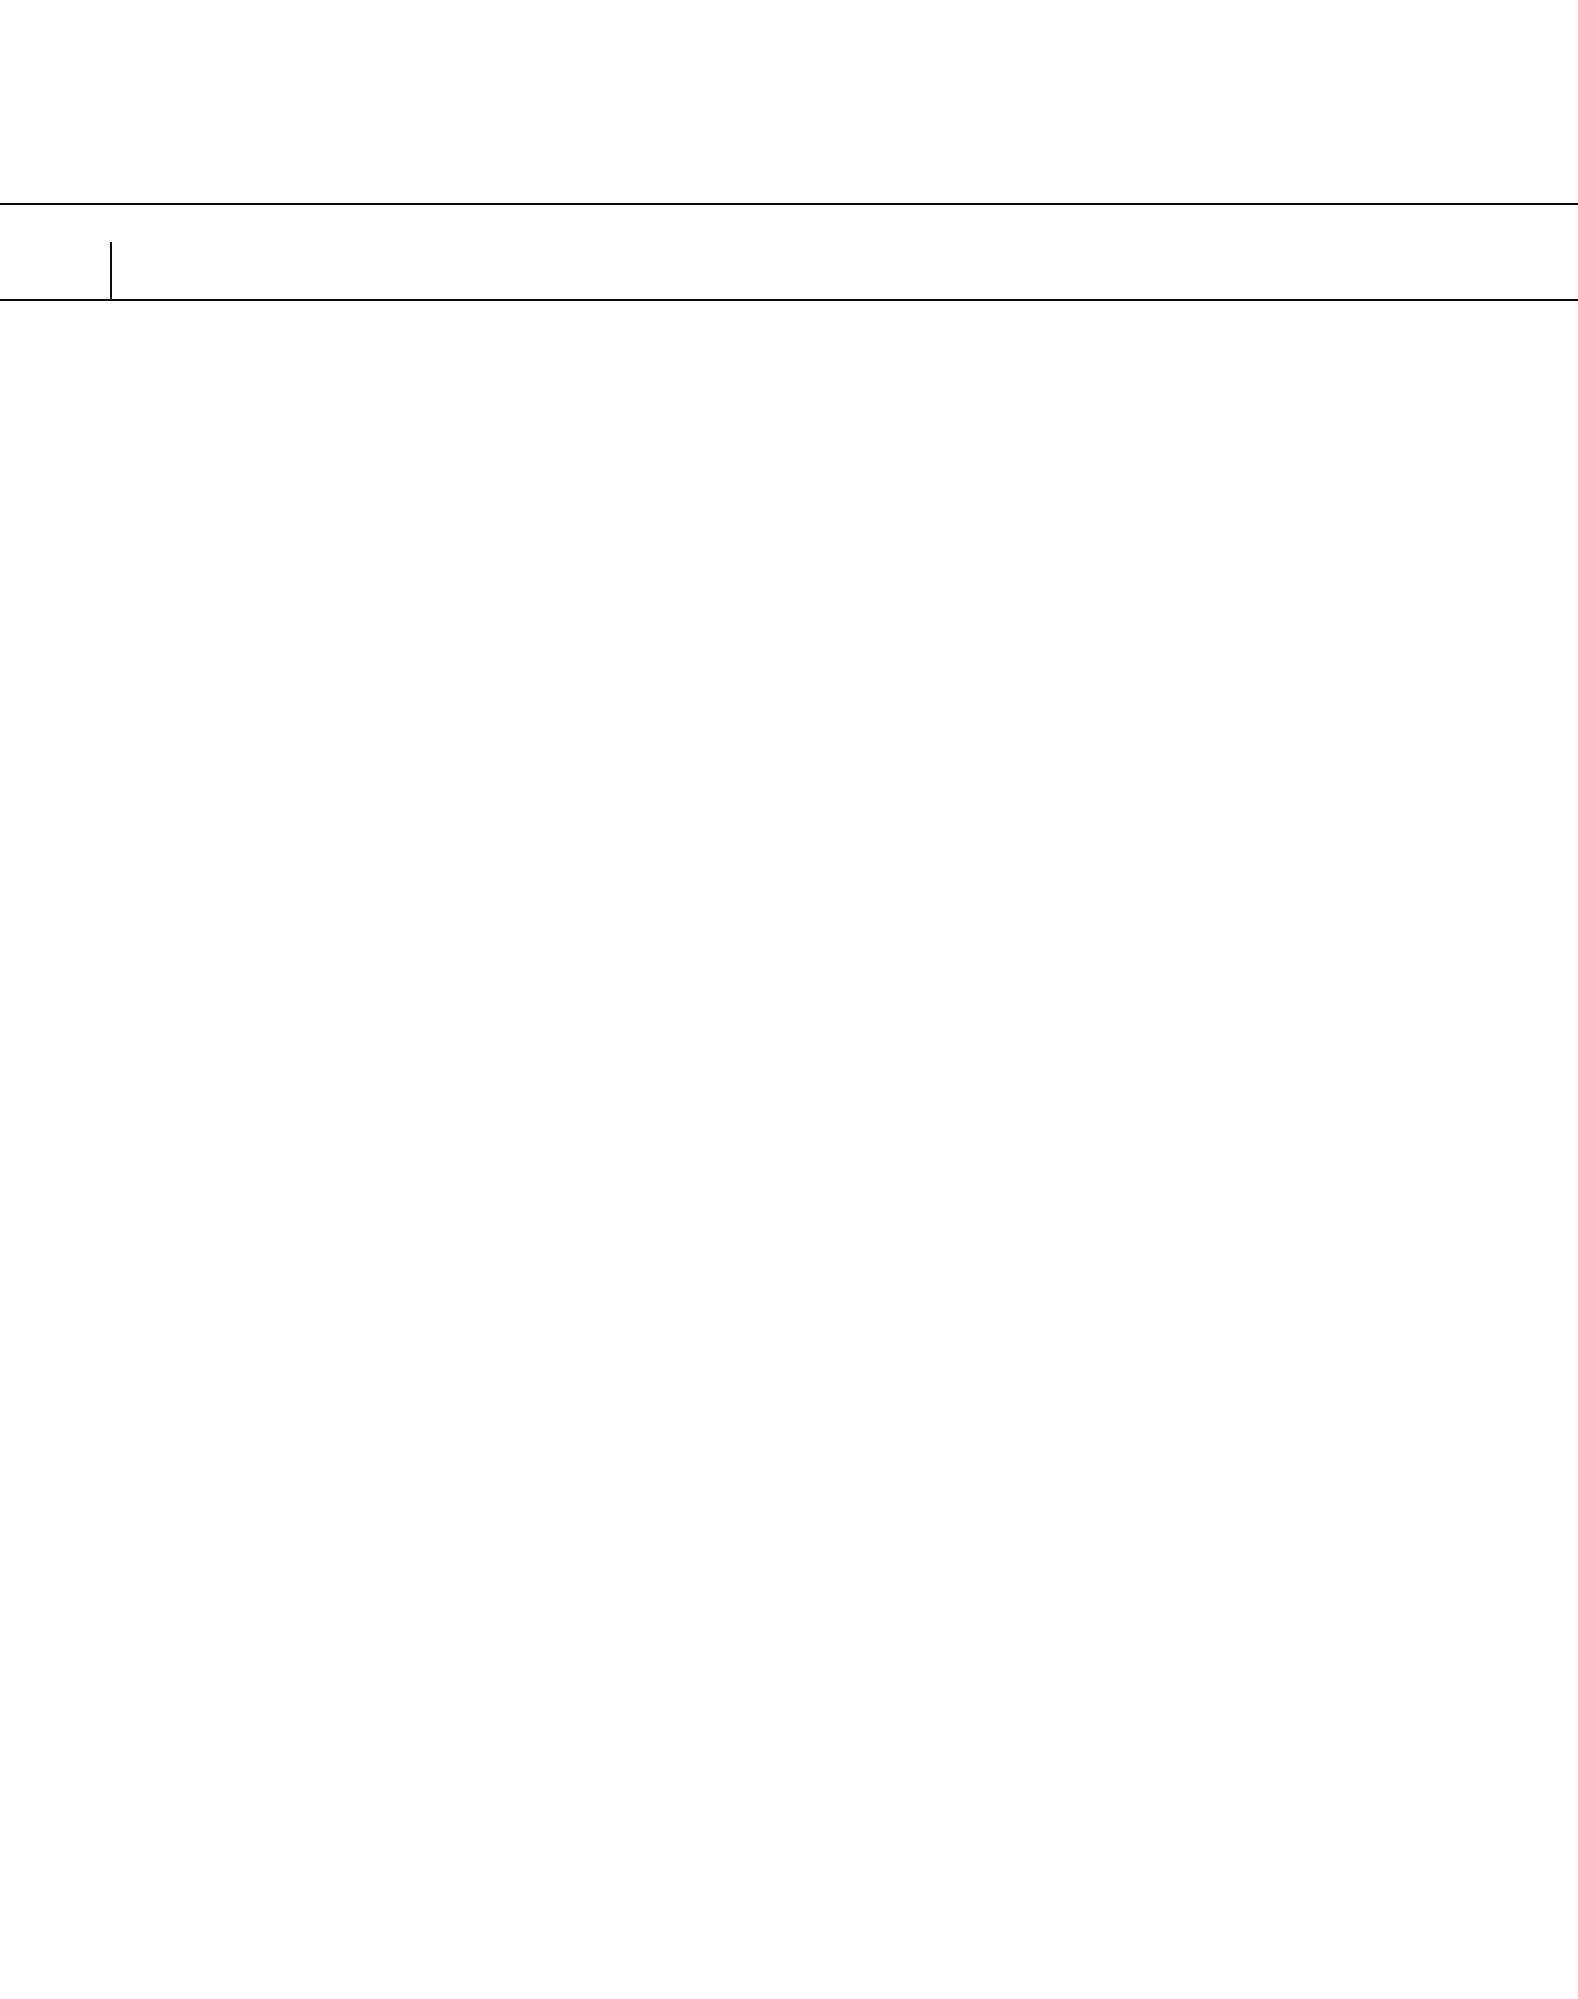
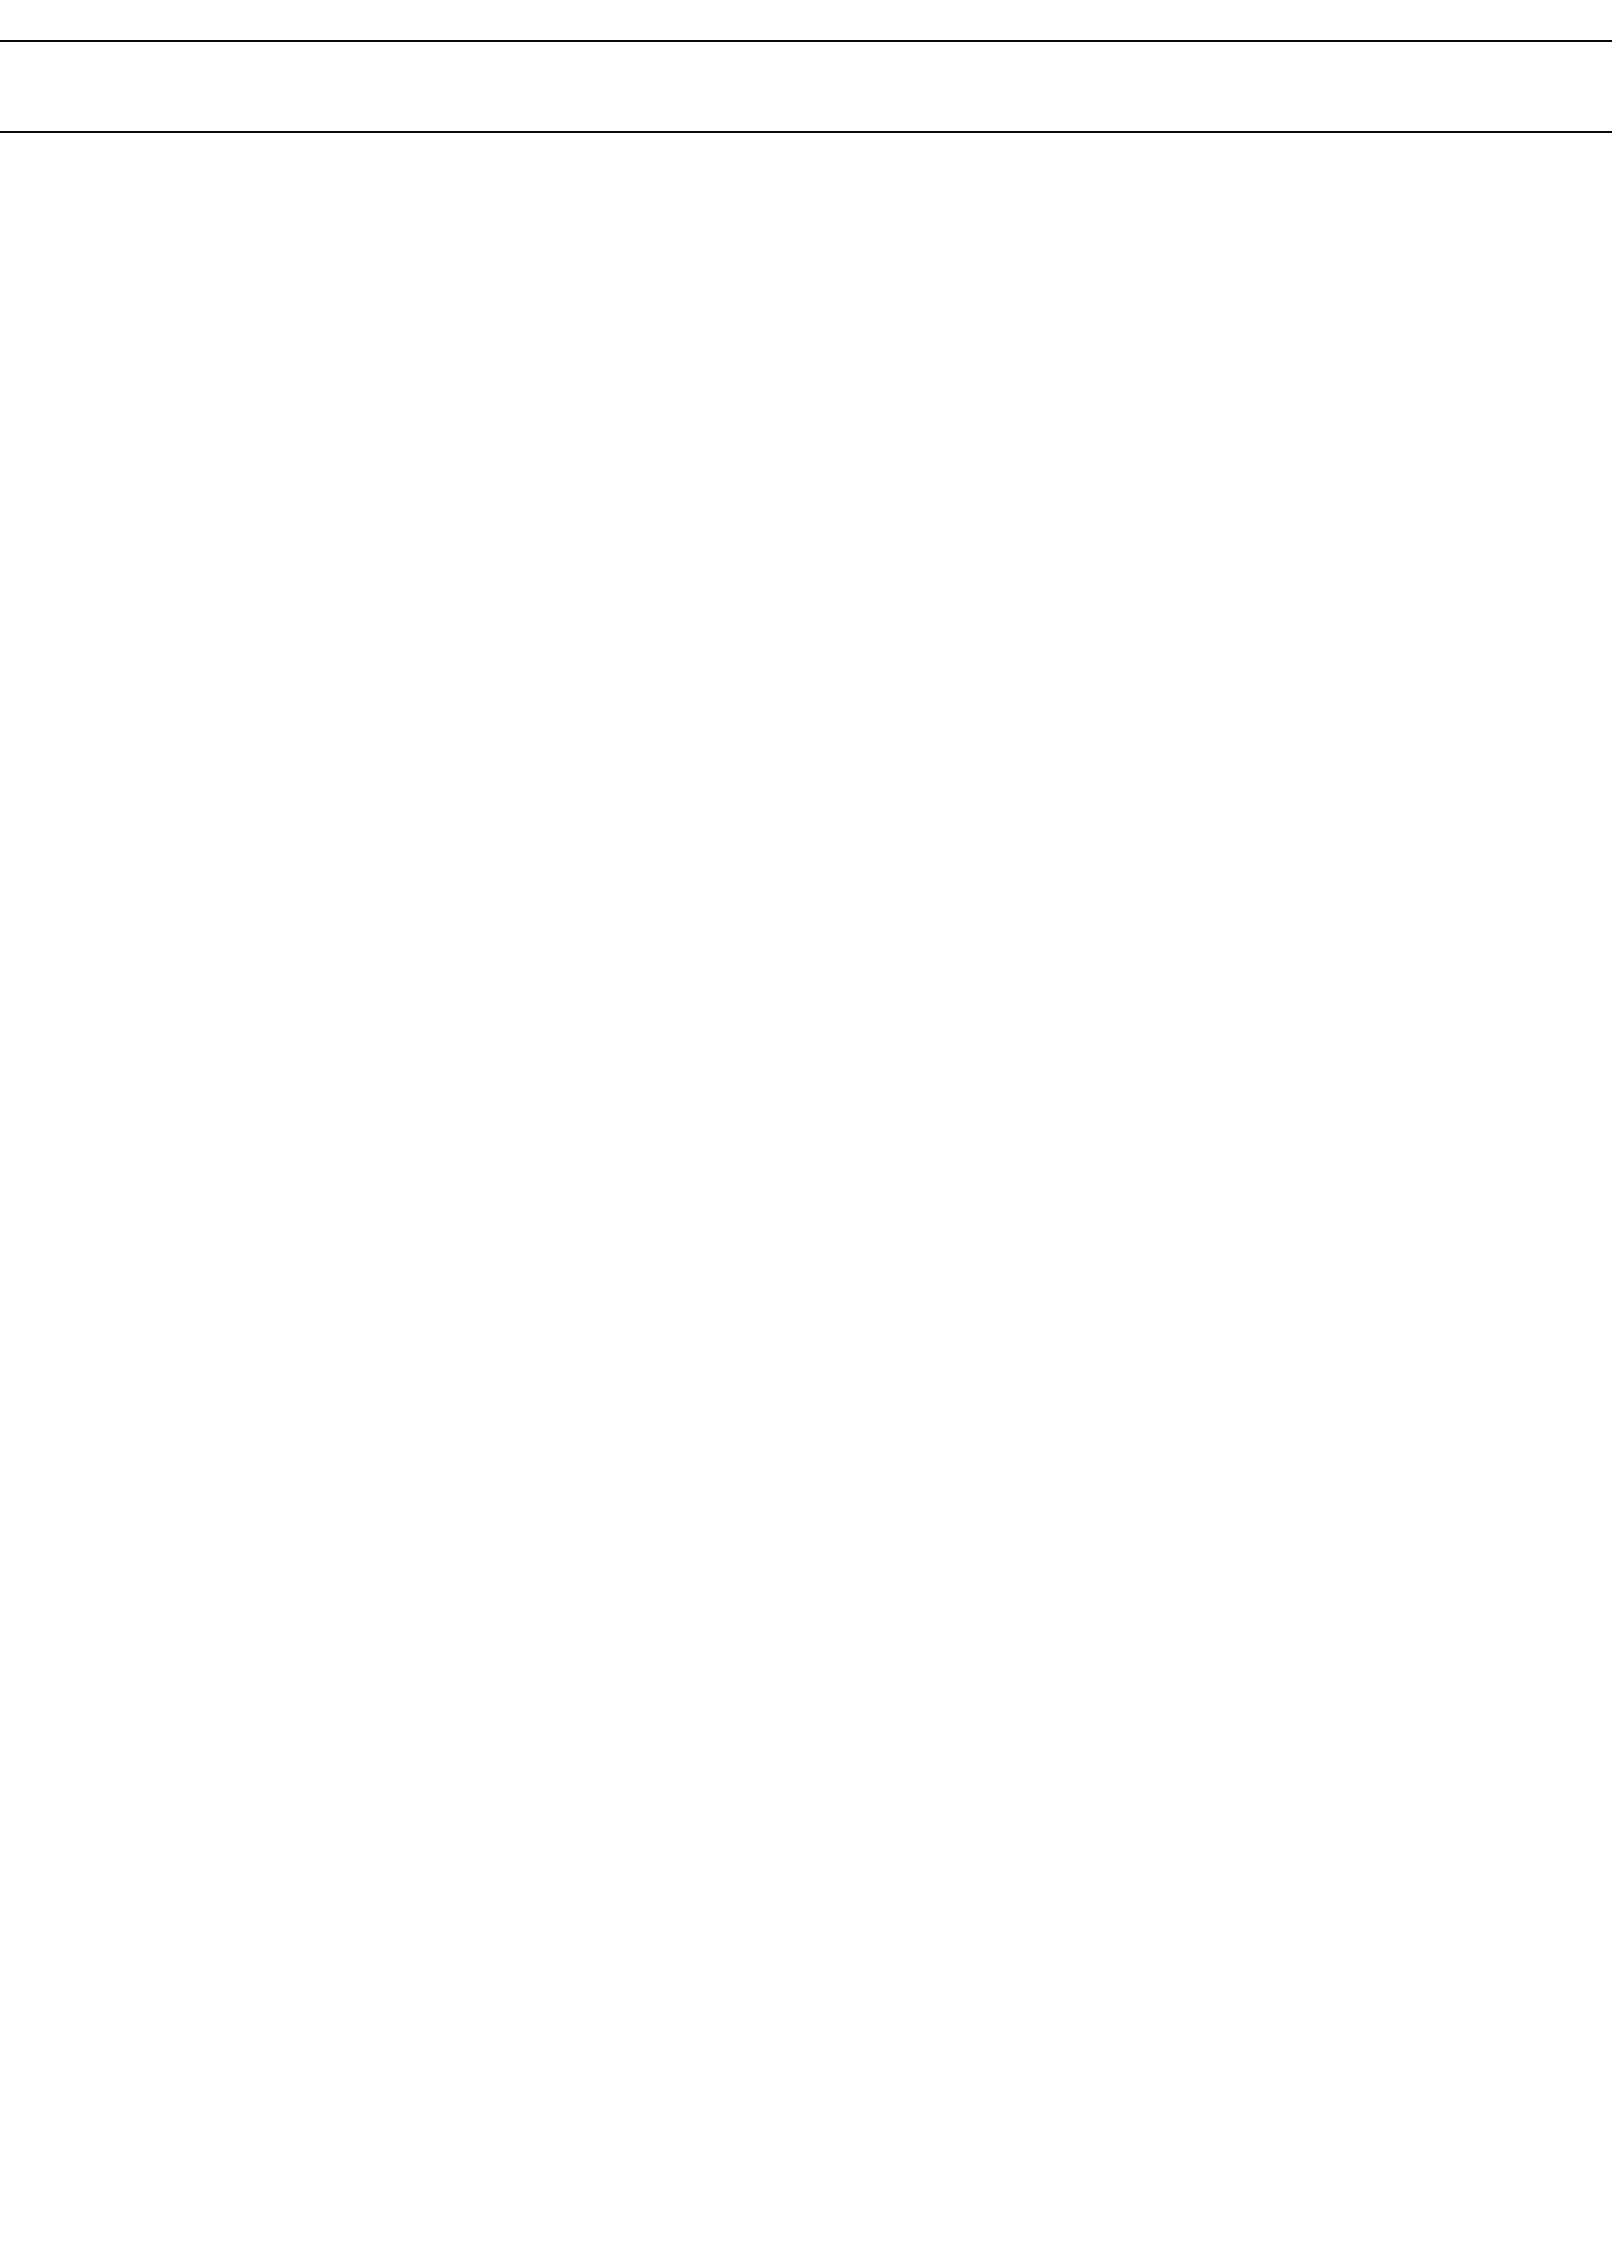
line: (110, 271) -> (40, 104), removed

